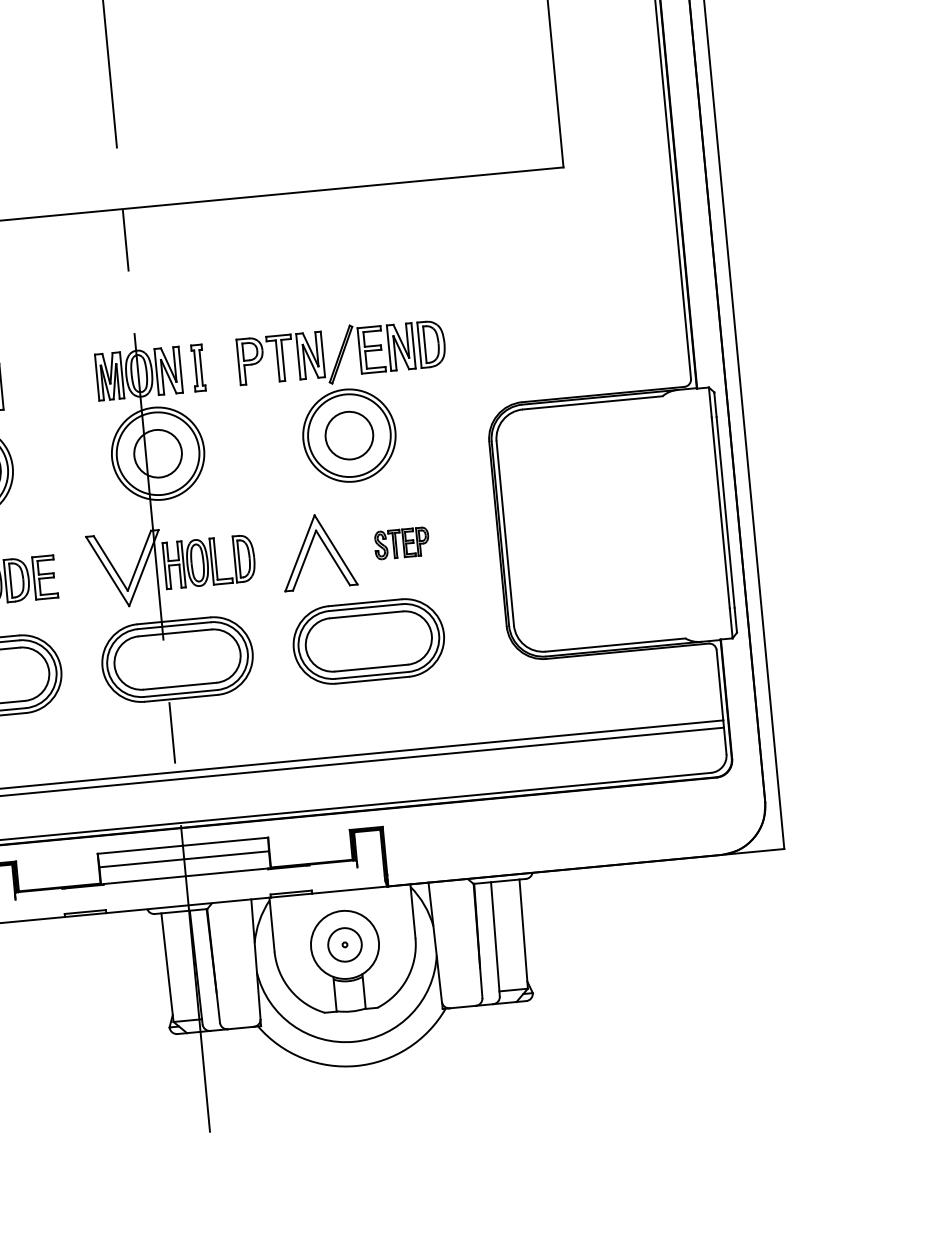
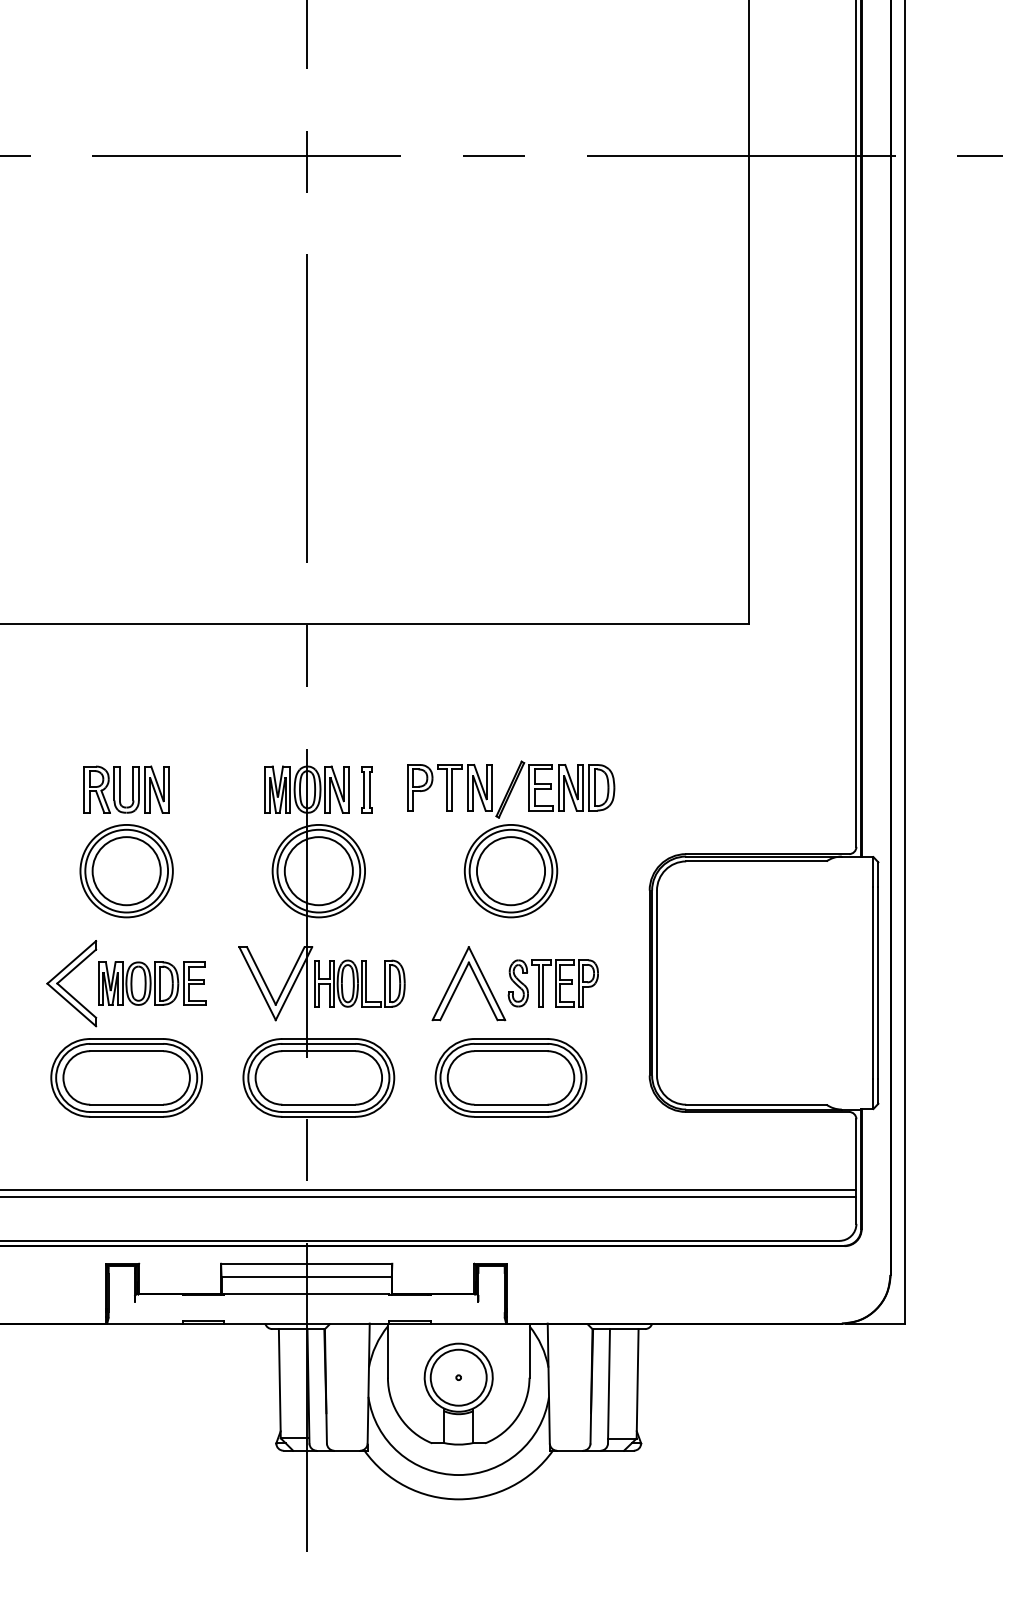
circle: (348, 436) -> (510, 871), size x1.43
circle: (157, 454) -> (318, 871), size x1.43
part: (401, 543) -> (552, 983), size x1.67
circle: (344, 944) -> (458, 1377), size x1.67

